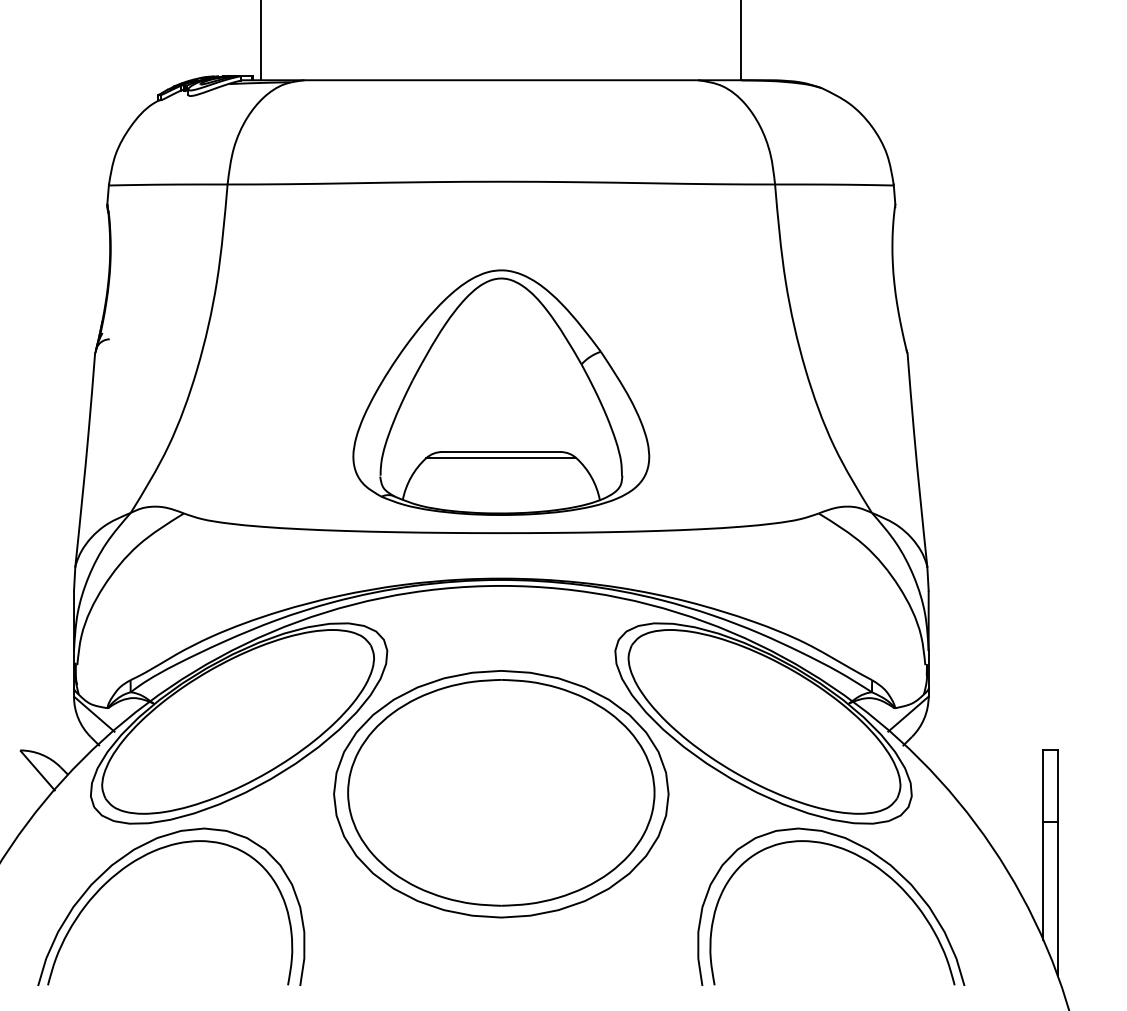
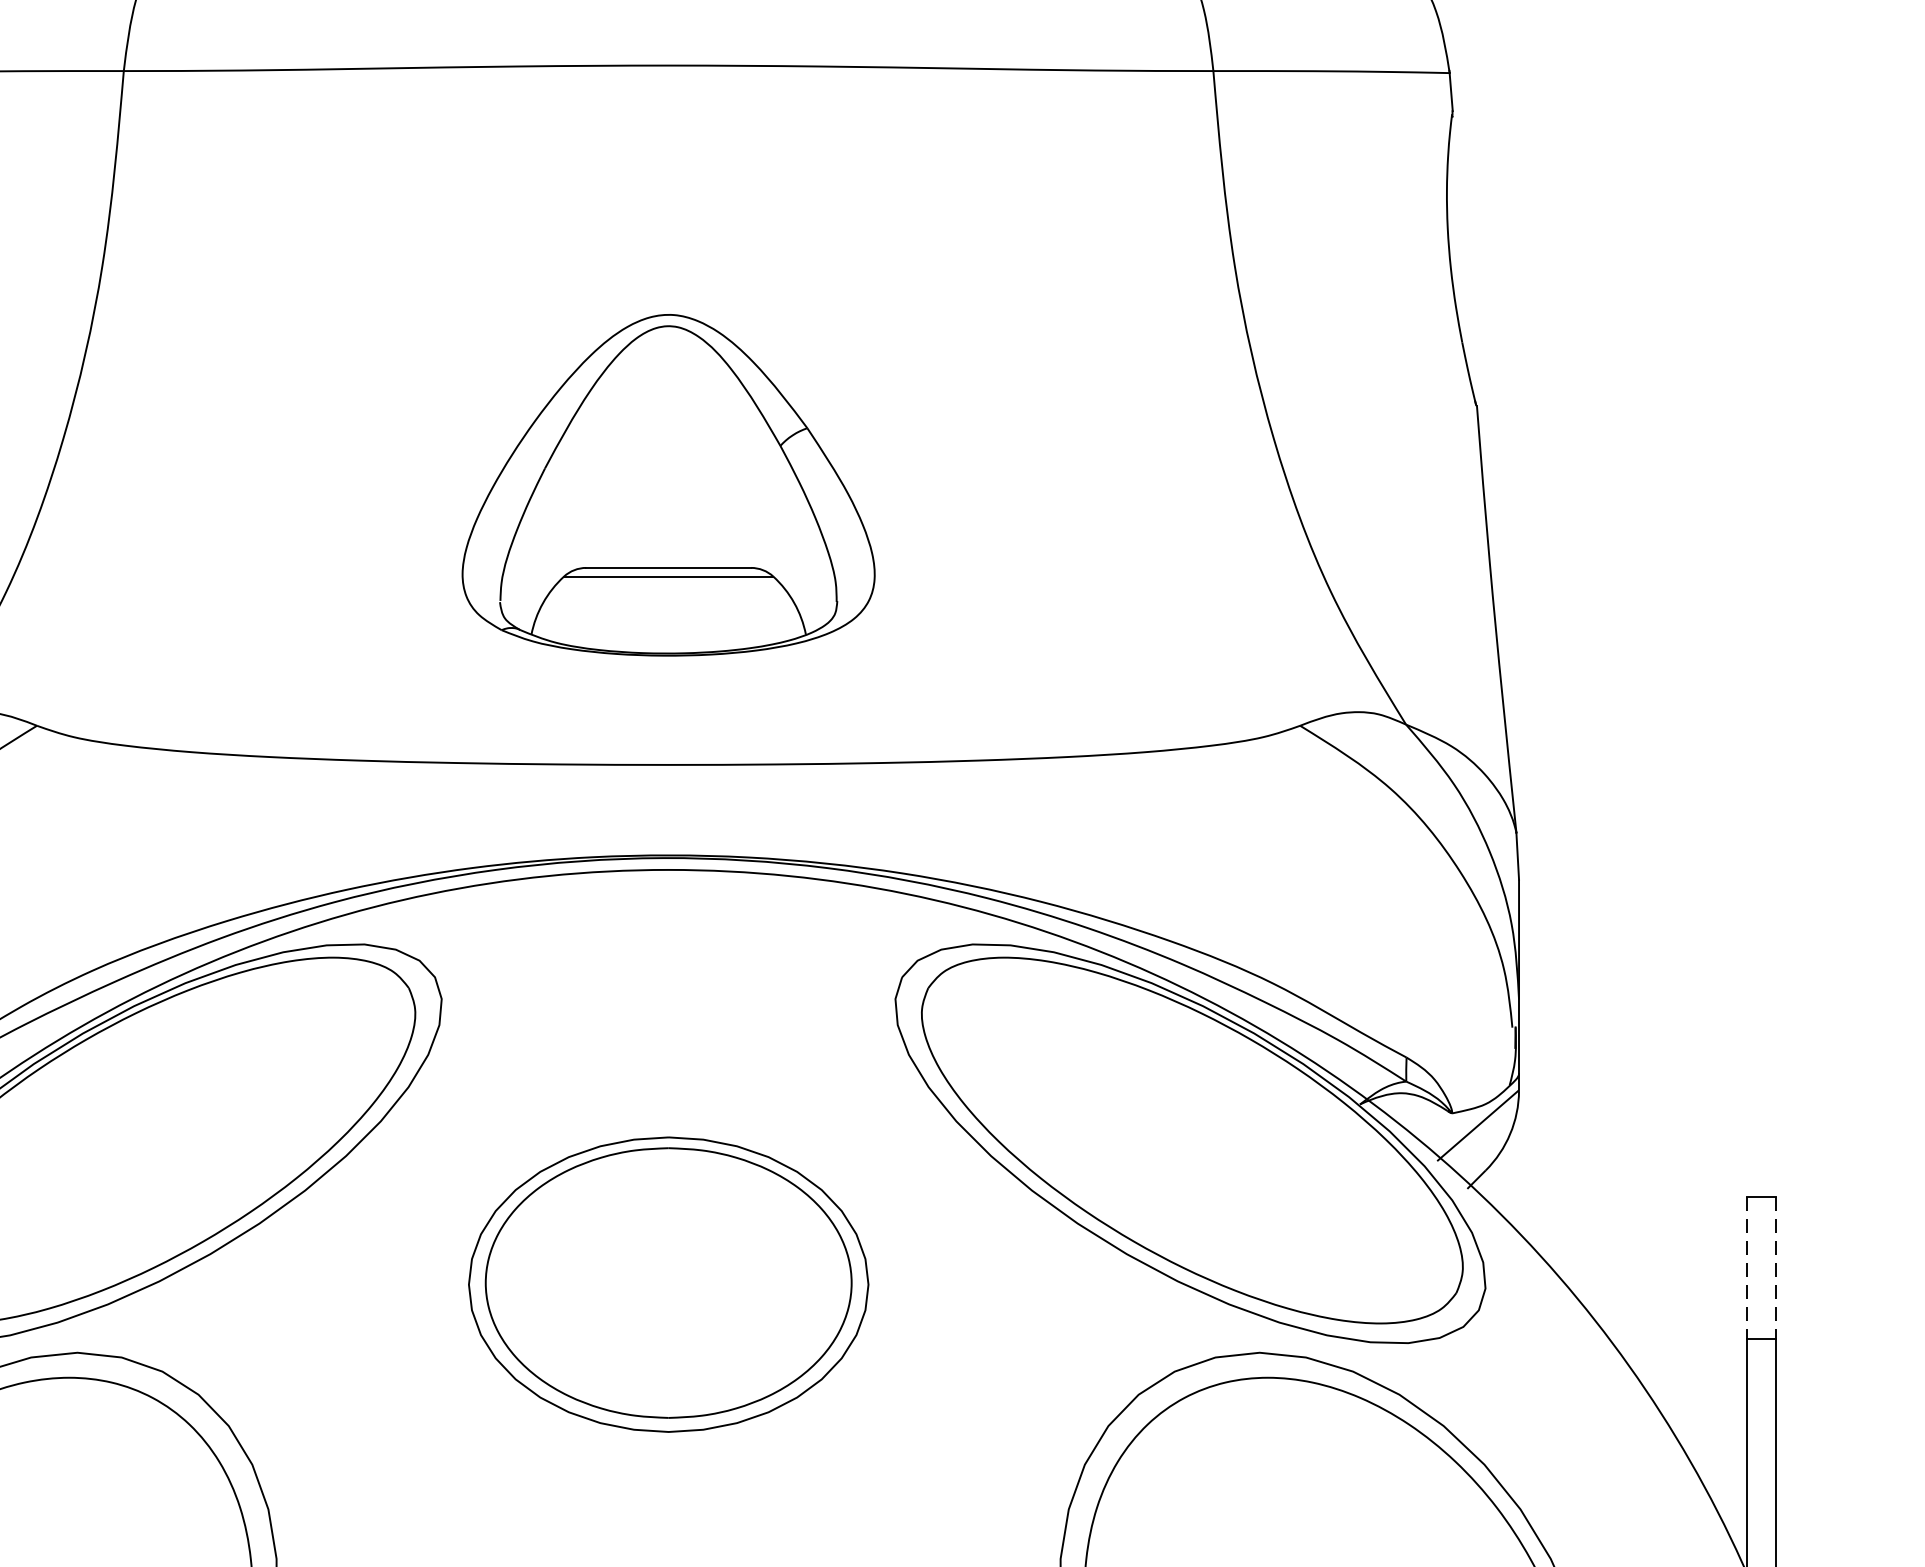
part: (501, 392) -> (668, 485), size x0.7
line: (1043, 786) -> (1747, 1269), solid -> dashed
line: (1057, 786) -> (1775, 1269), solid -> dashed
part: (501, 794) -> (668, 1285), size x0.6

